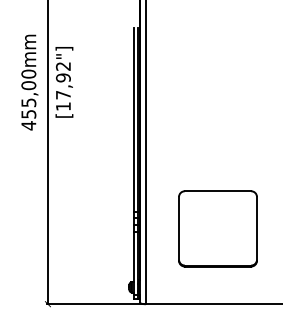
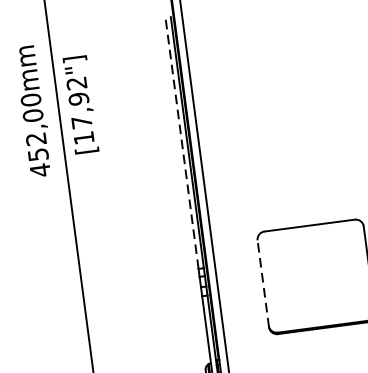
text: (28, 102) -> (35, 138), 455,00mm -> 452,00mm
line: (133, 119) -> (181, 143), solid -> dashed
line: (179, 228) -> (263, 283), solid -> dashed

